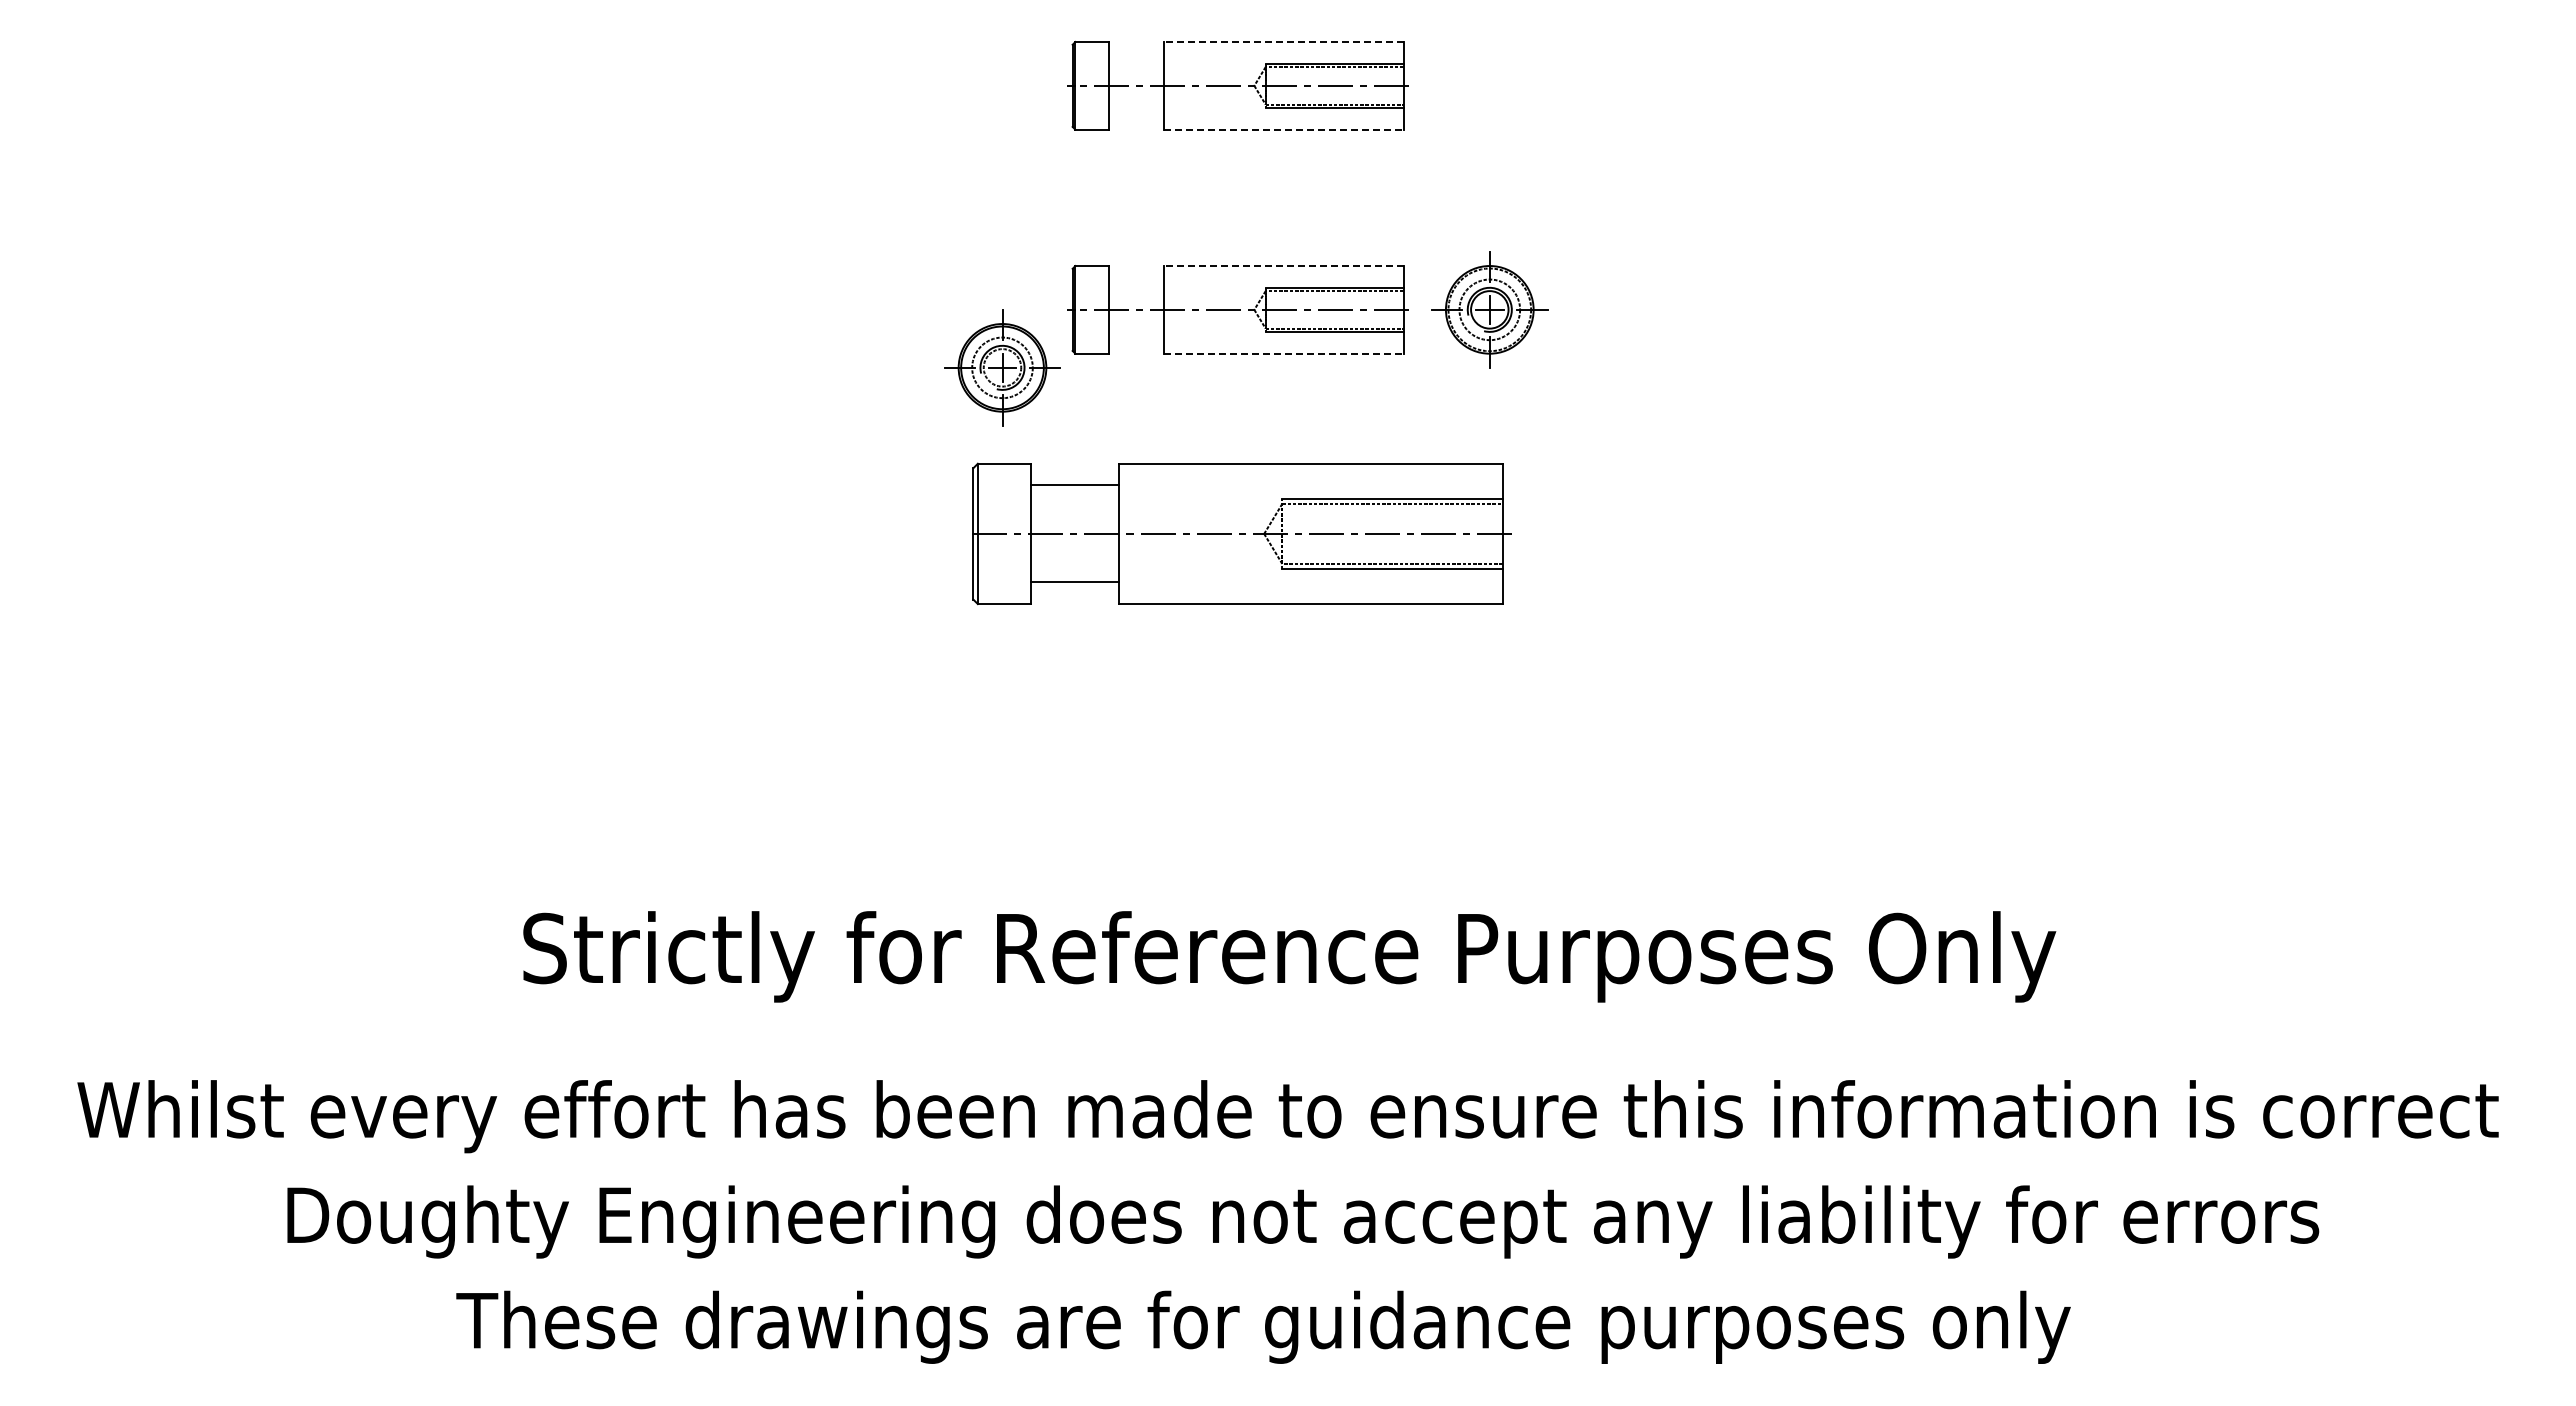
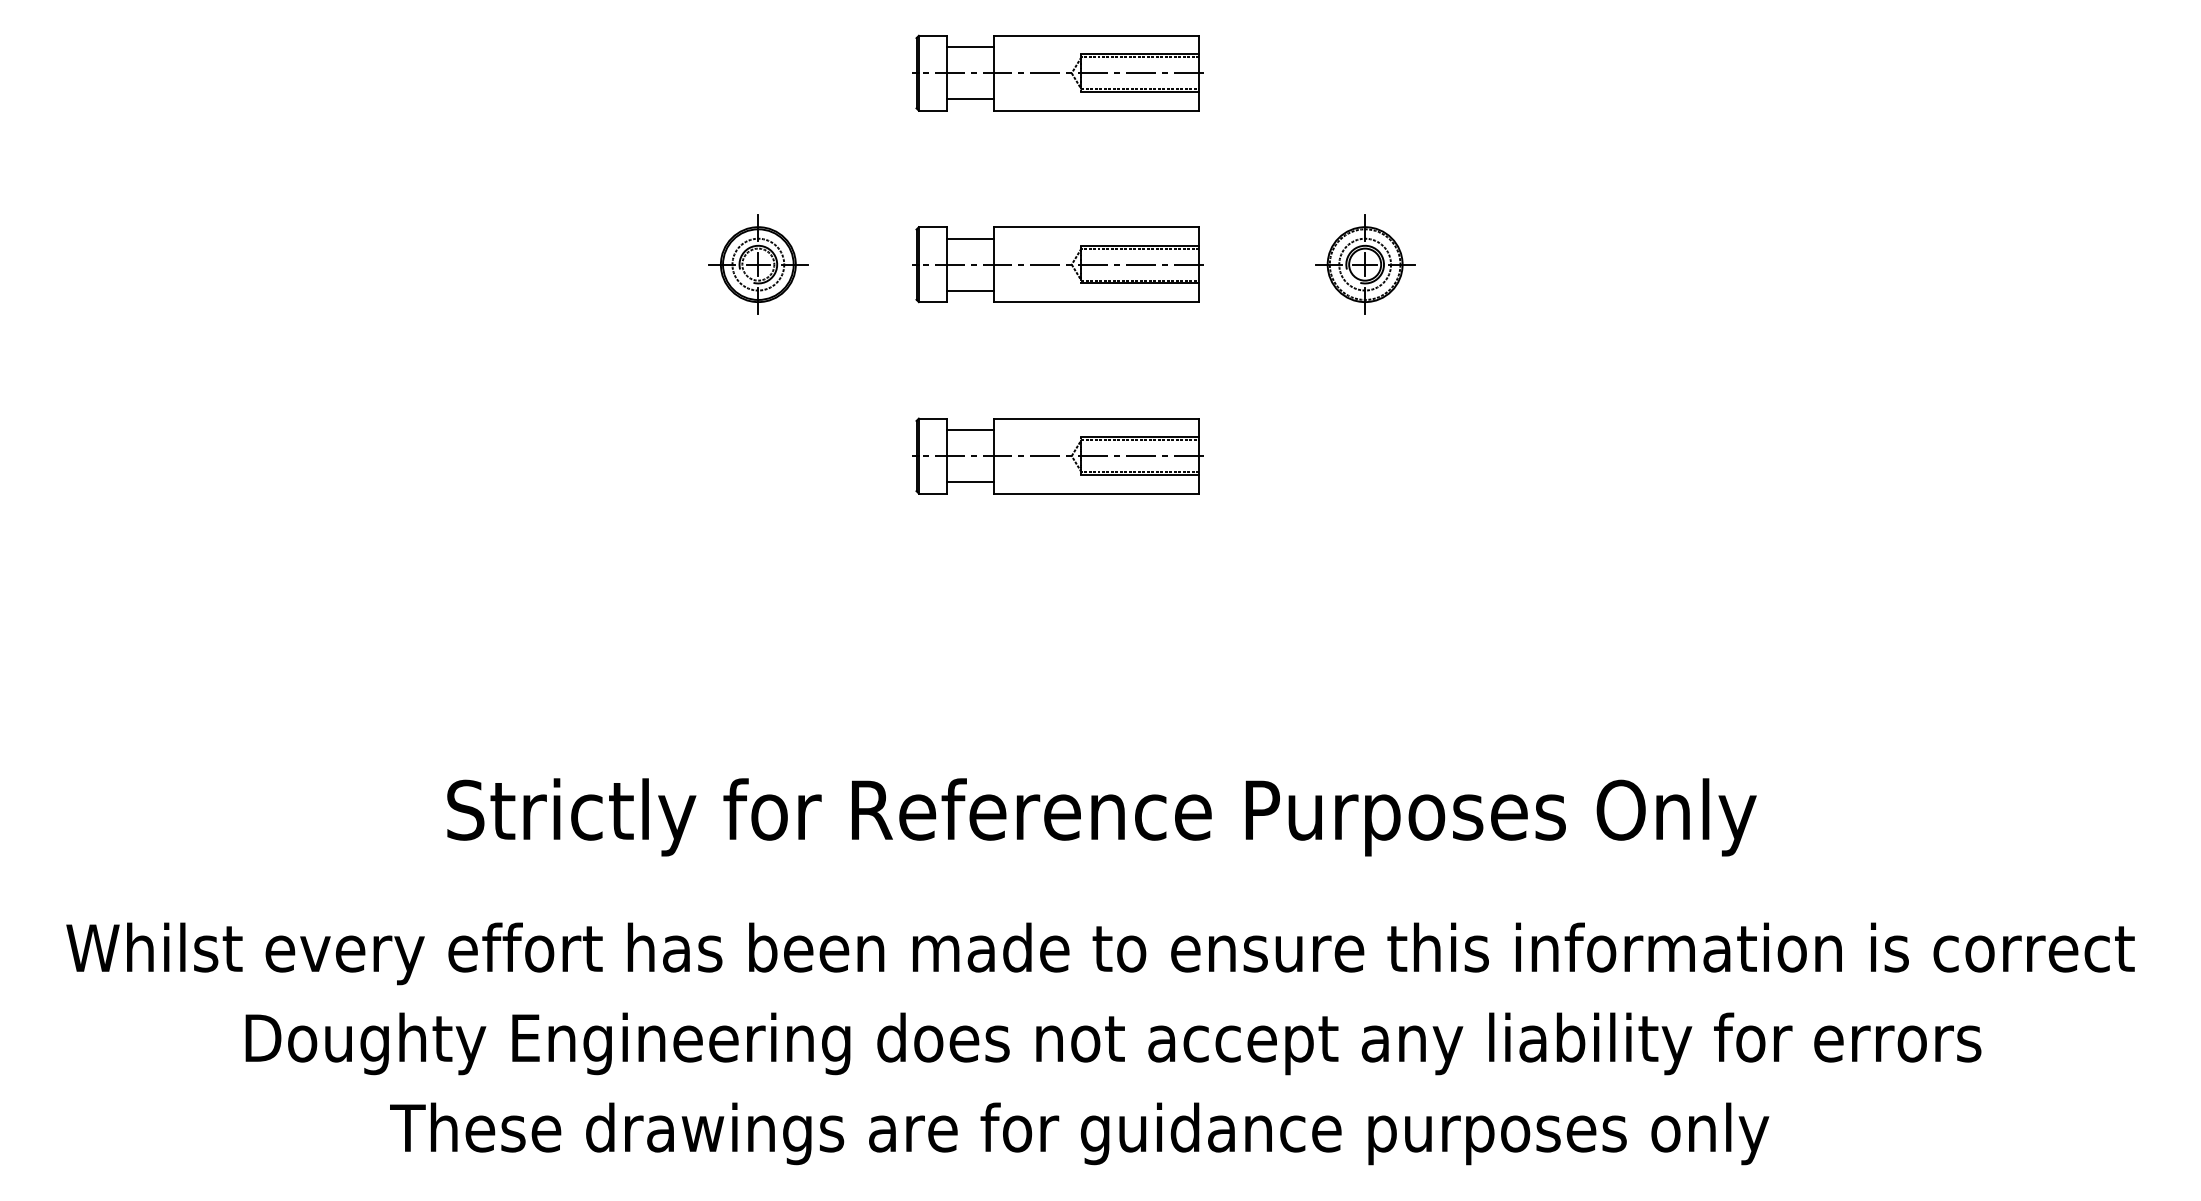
line: (1283, 42) -> (1096, 36), dashed -> solid
line: (1135, 55) -> (970, 47), added
line: (1135, 116) -> (970, 99), added
line: (1283, 129) -> (1096, 110), dashed -> solid
line: (1283, 266) -> (1096, 227), dashed -> solid
line: (1135, 279) -> (970, 238), added
part: (1489, 309) -> (1364, 264), moved
line: (1135, 340) -> (970, 290), added
line: (1283, 353) -> (1096, 301), dashed -> solid
part: (1002, 367) -> (758, 264), moved
part: (1237, 533) -> (1057, 455), size x0.62

